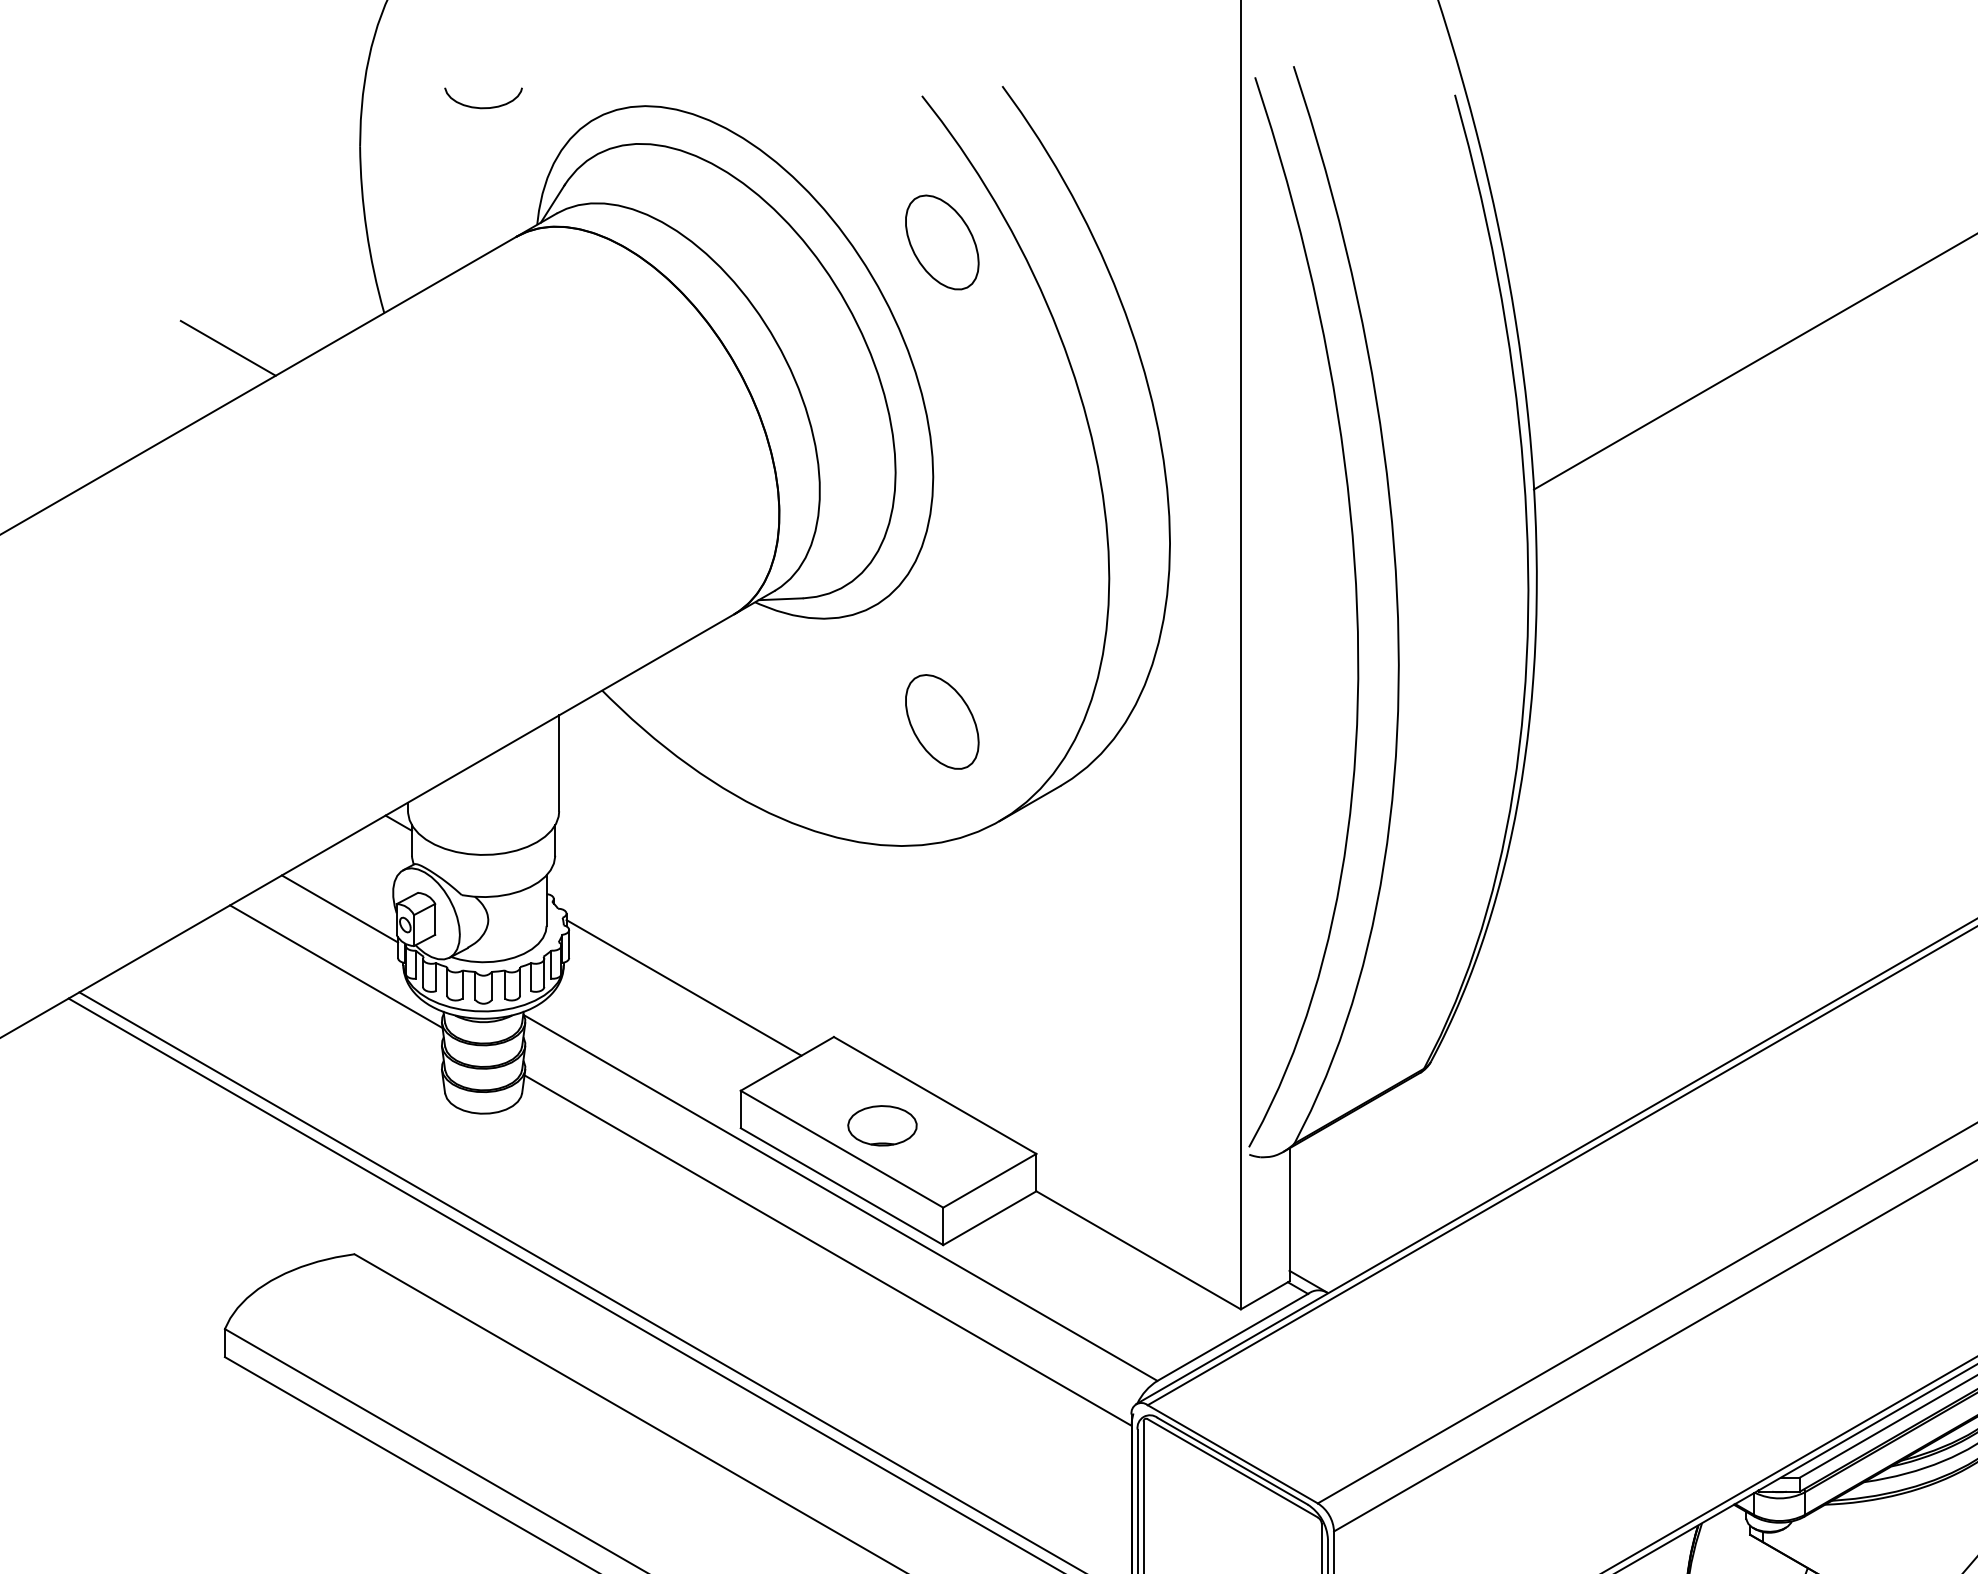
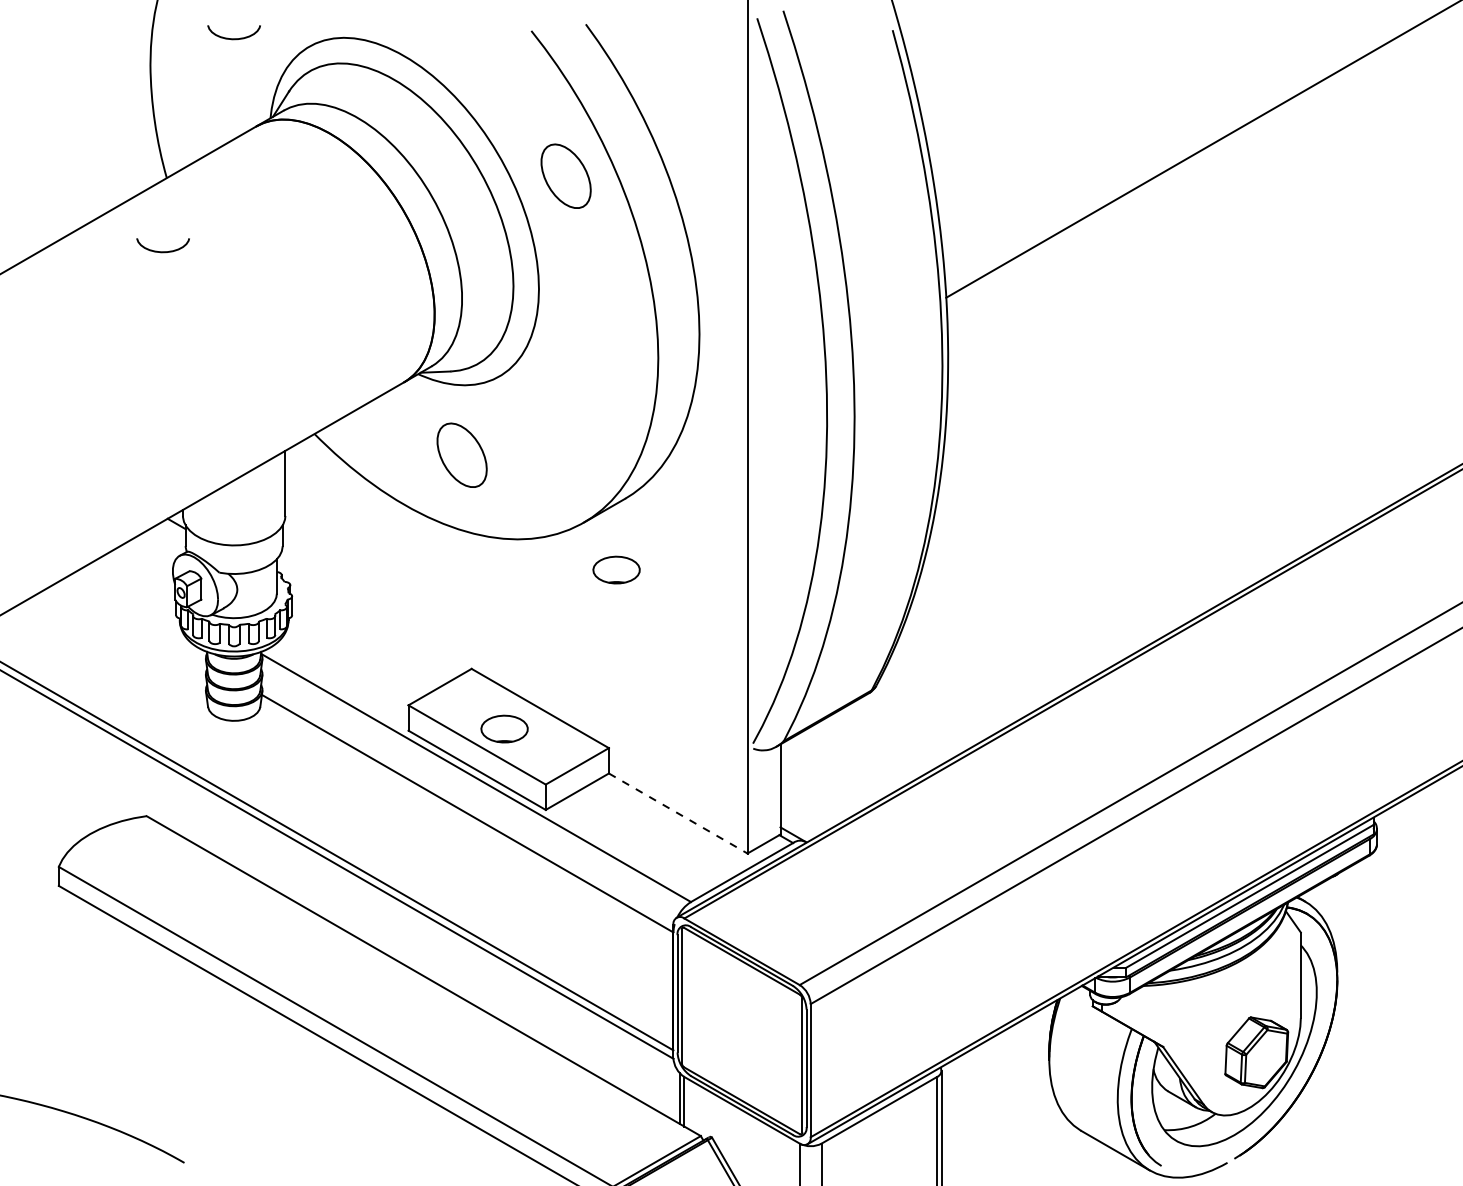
part: (941, 241) -> (565, 175), moved
line: (227, 347) -> (60, 201), removed
curve: (377, 421) -> (162, 251), added
part: (941, 720) -> (461, 454), moved
part: (1047, 890) -> (616, 569), added
line: (339, 908) -> (136, 581), removed
line: (336, 965) -> (134, 620), removed
line: (683, 987) -> (369, 635), removed
line: (1139, 1250) -> (678, 813), solid -> dashed

